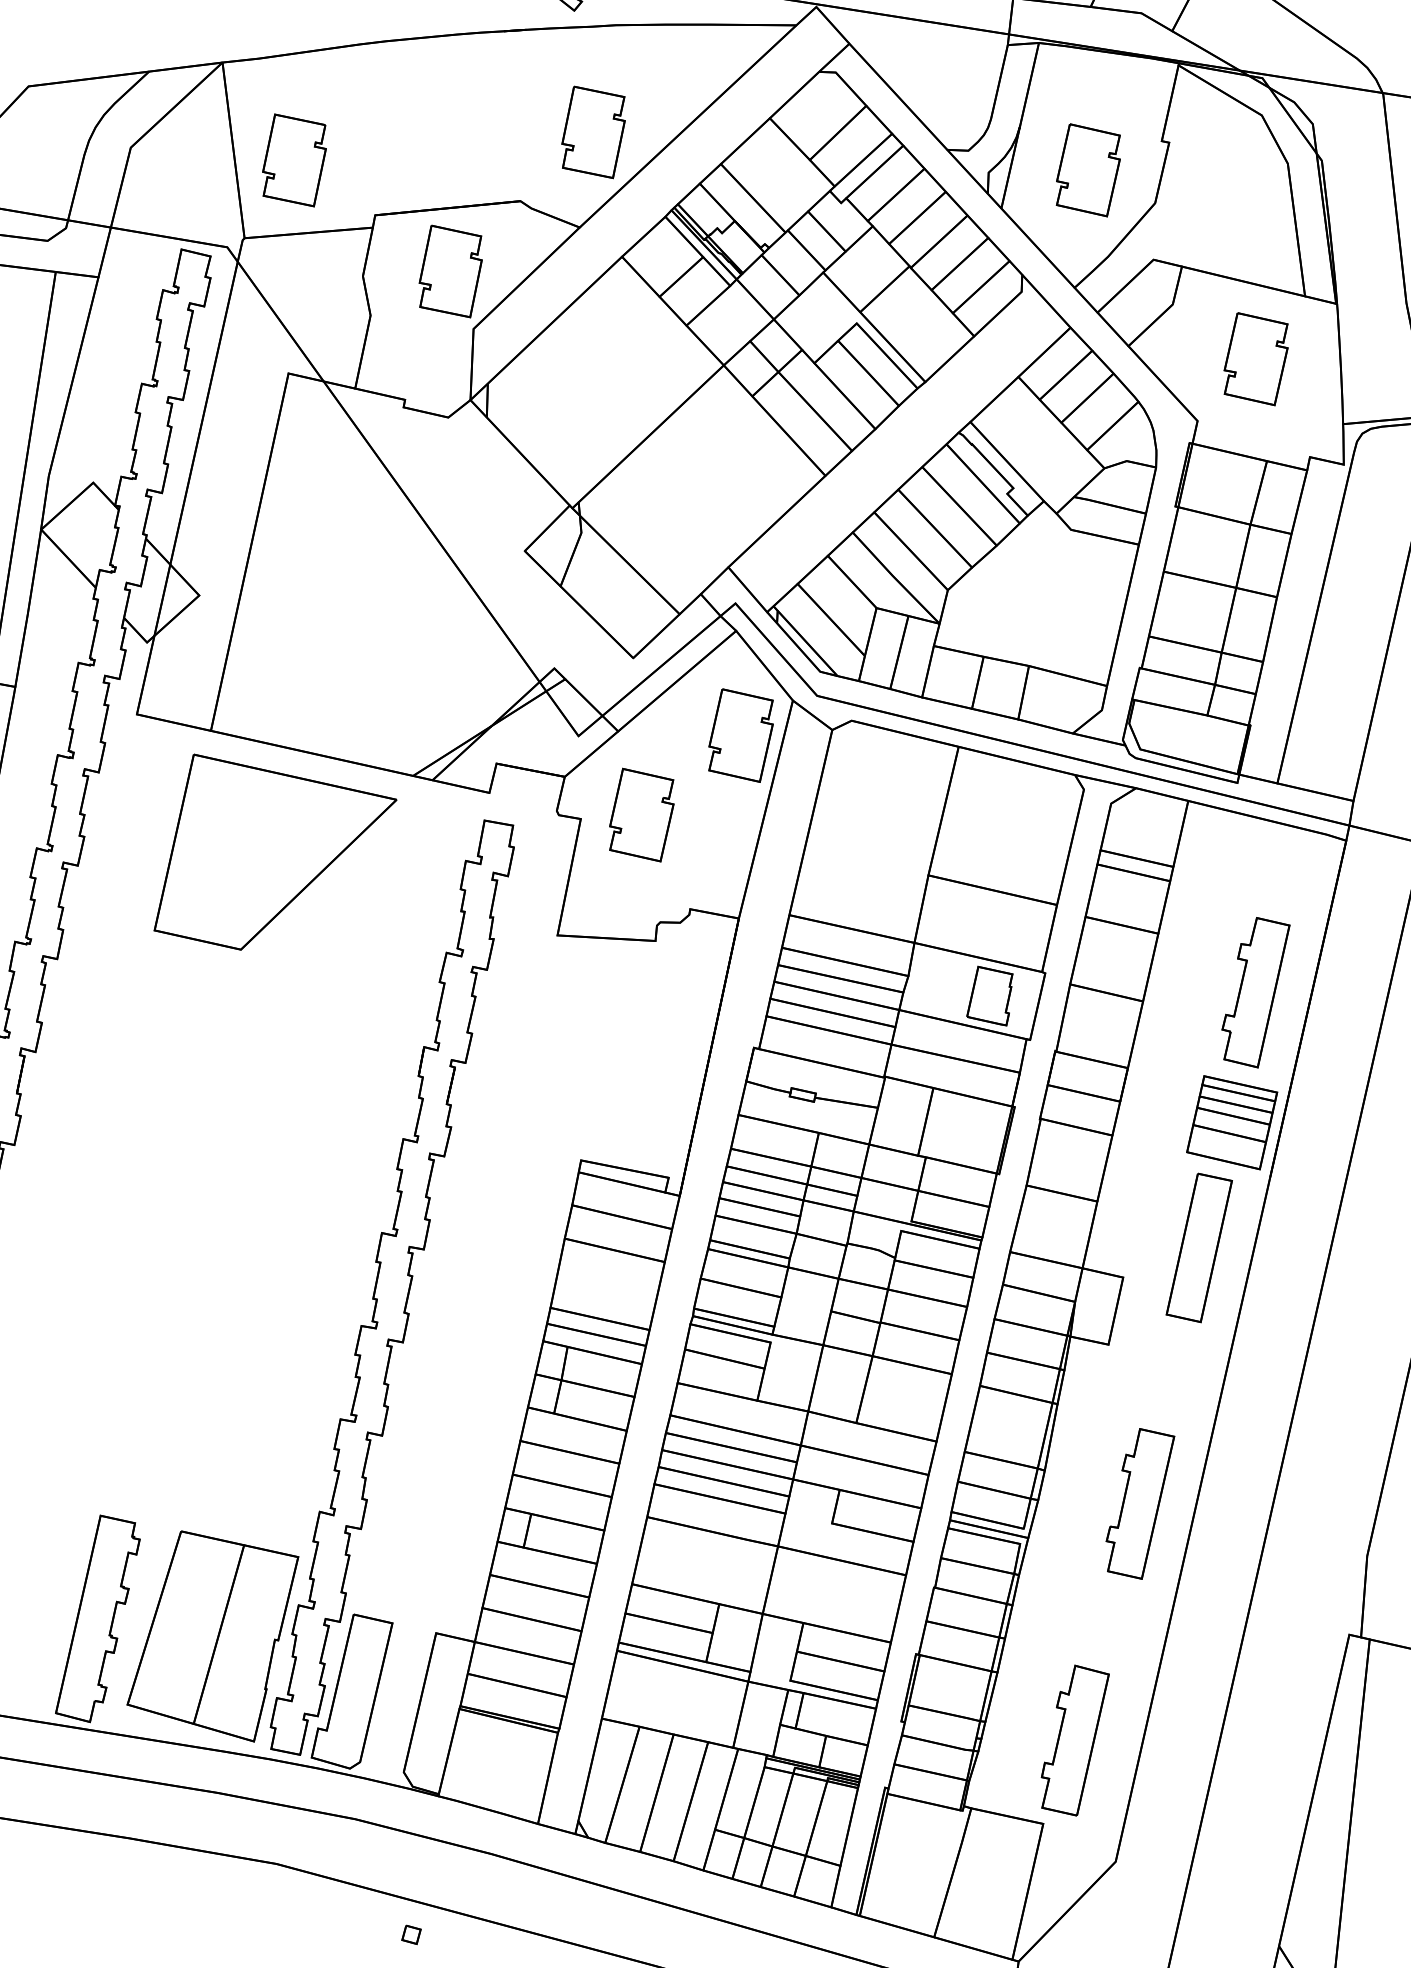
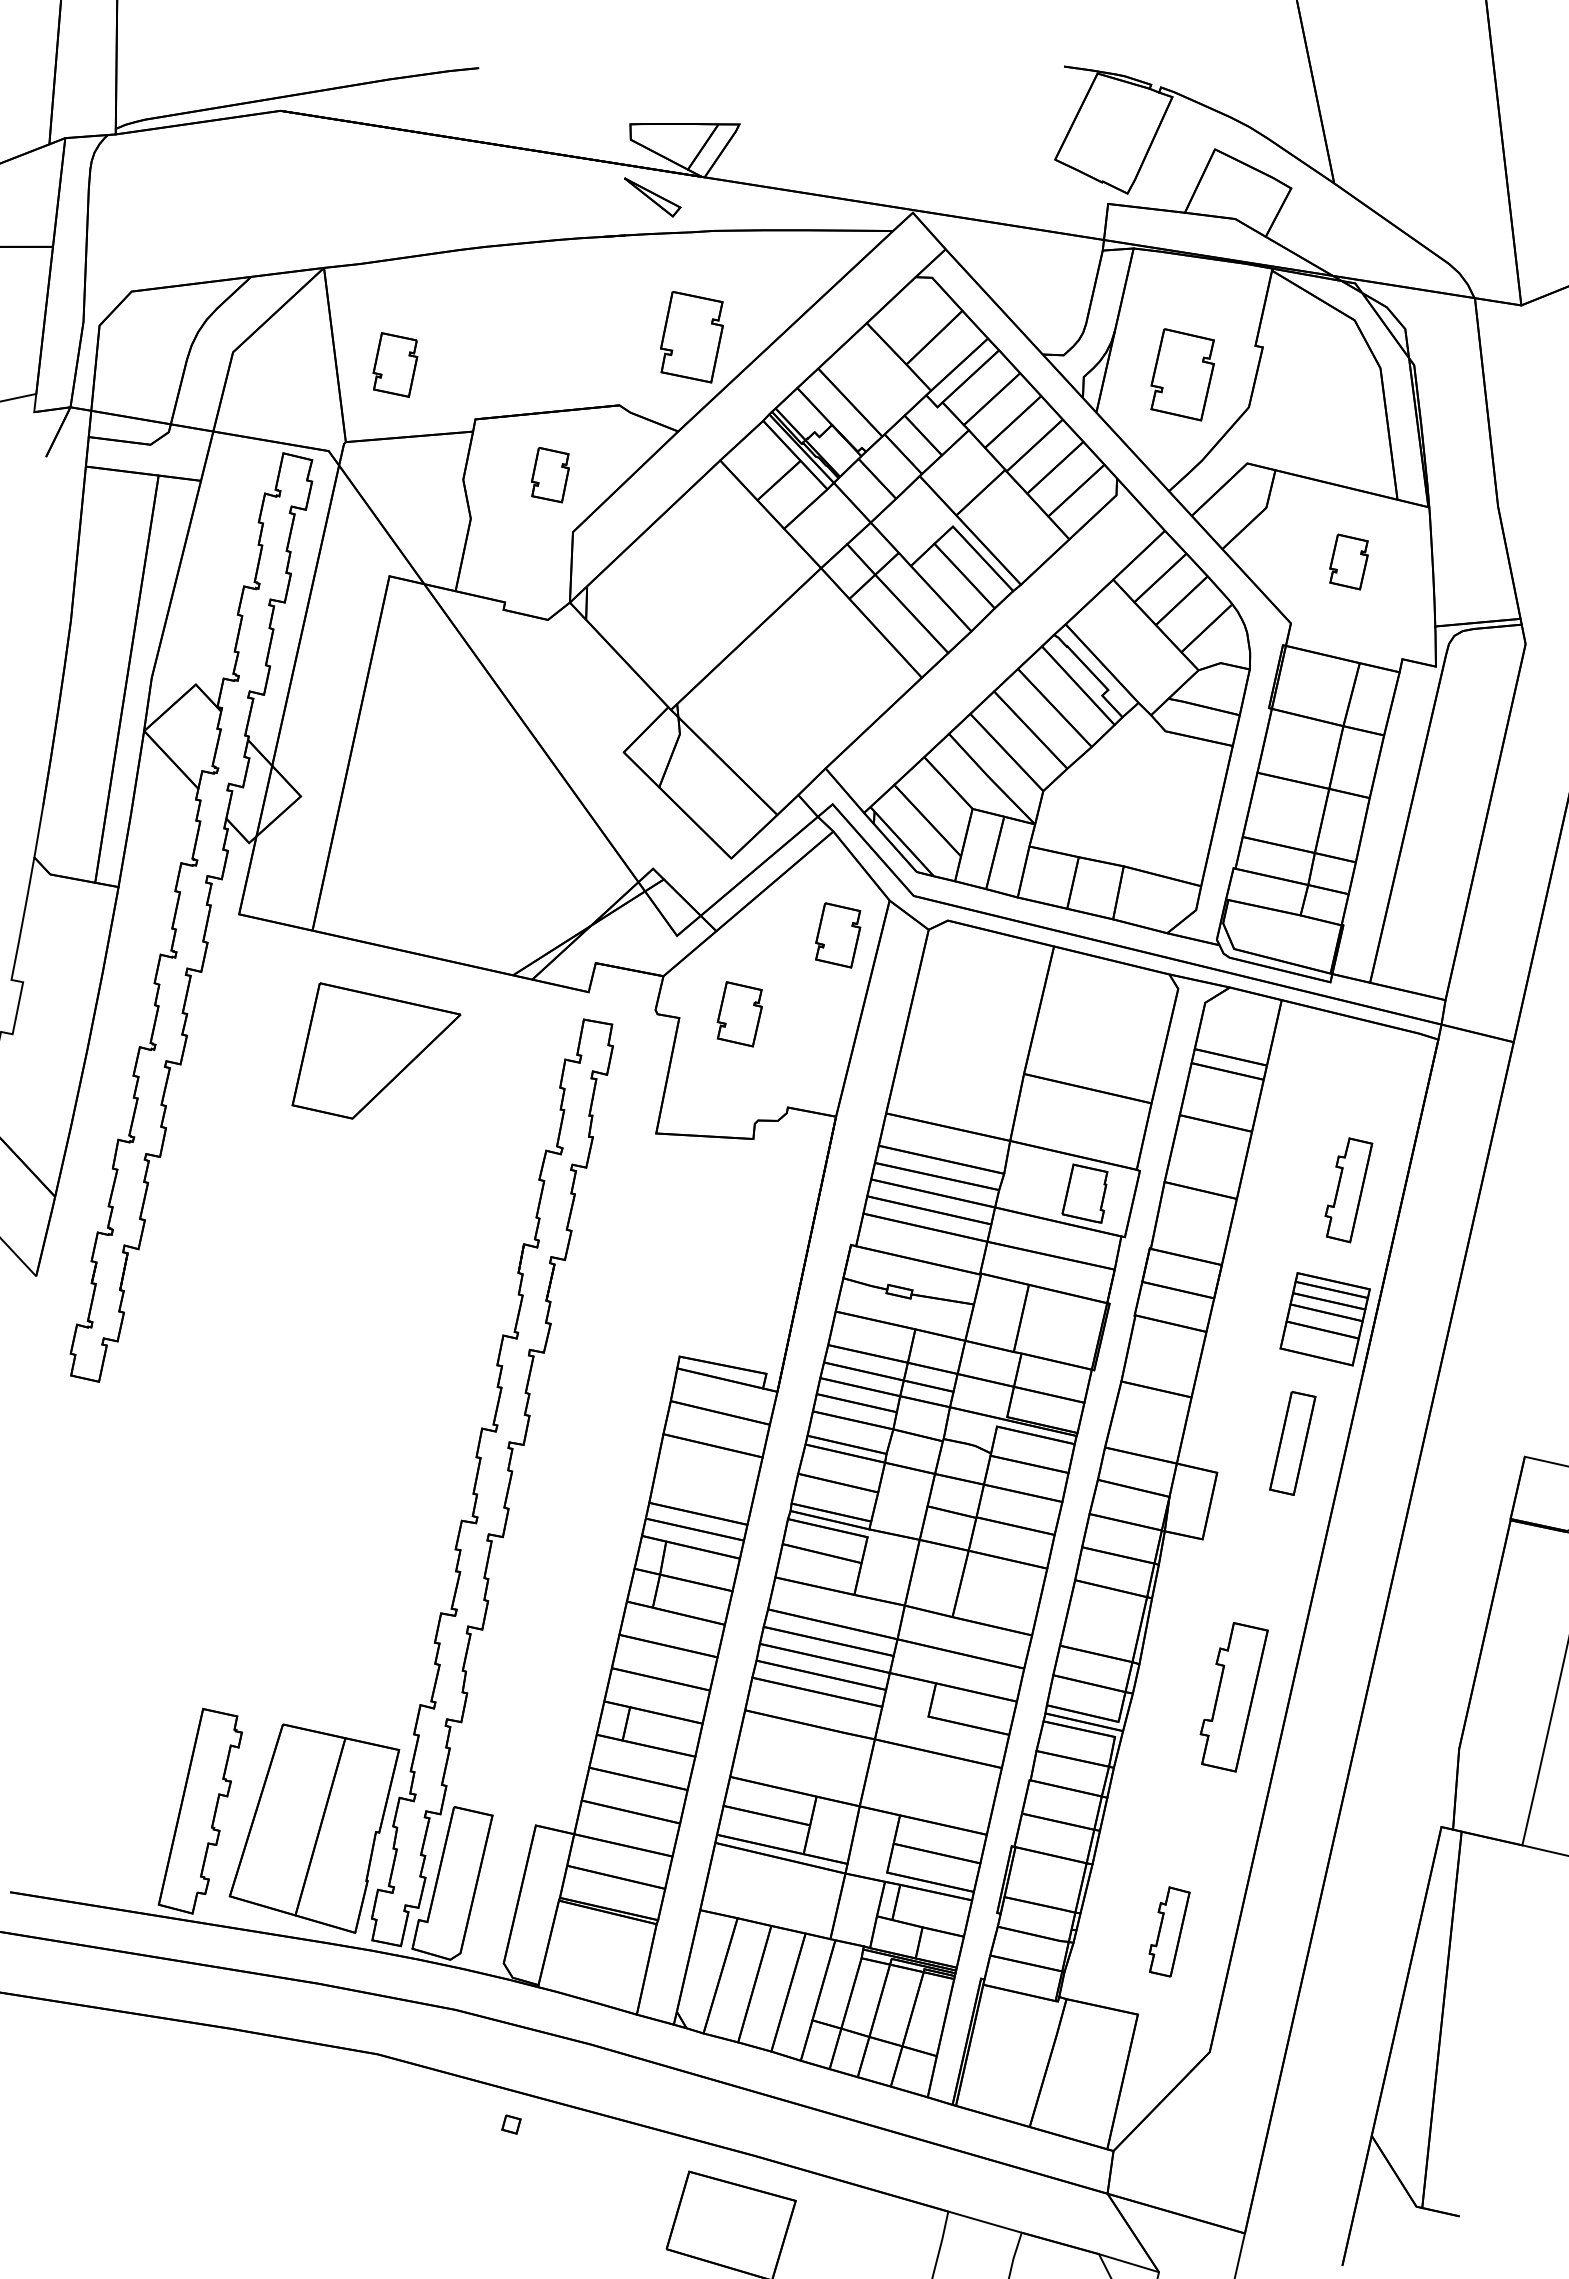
part: (294, 159) -> (395, 364), size x0.7
part: (450, 270) -> (550, 474), size x0.6
part: (1255, 358) -> (1348, 561), size x0.6
part: (740, 735) -> (837, 935), size x0.7
part: (641, 815) -> (739, 1014), size x0.7
part: (275, 851) -> (376, 1050), size x0.7
part: (1255, 992) -> (1348, 1190), size x0.7
part: (1199, 1248) -> (1292, 1443), size x0.7
part: (1075, 1740) -> (1169, 1931), size x0.6

